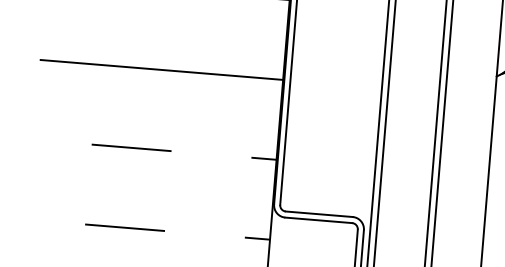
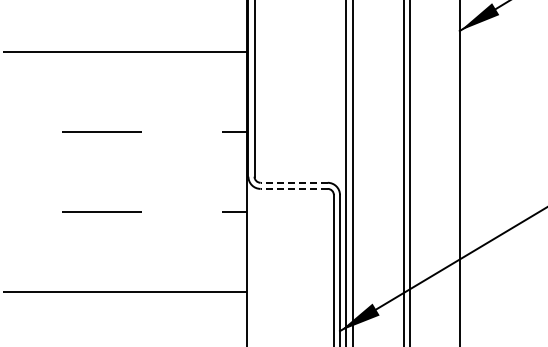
line: (319, 213) -> (294, 182), solid -> dashed
line: (319, 219) -> (294, 188), solid -> dashed

